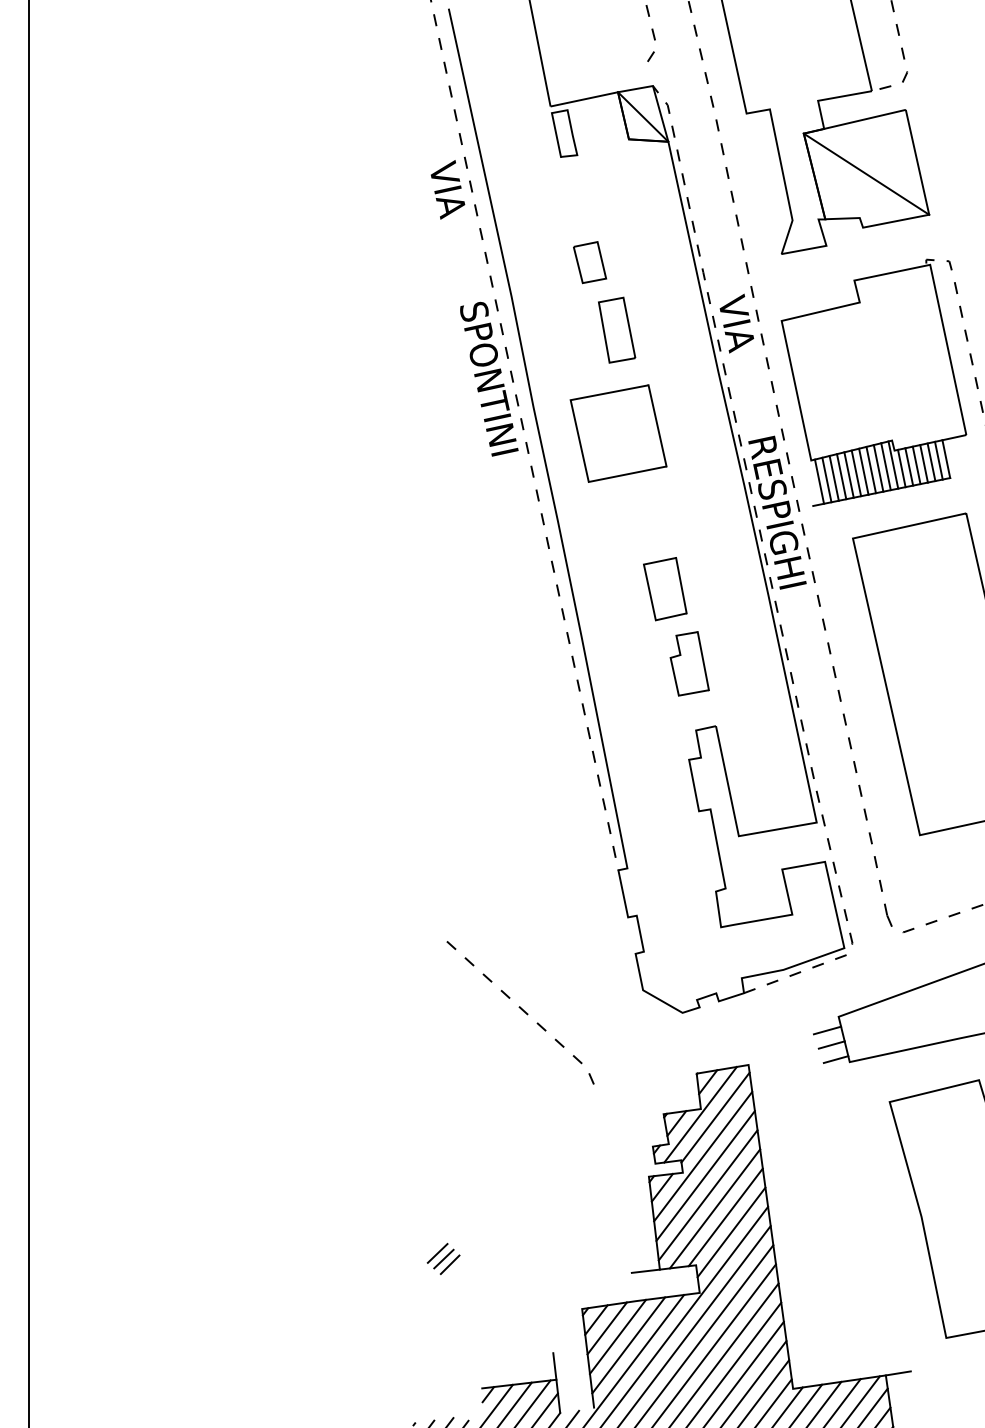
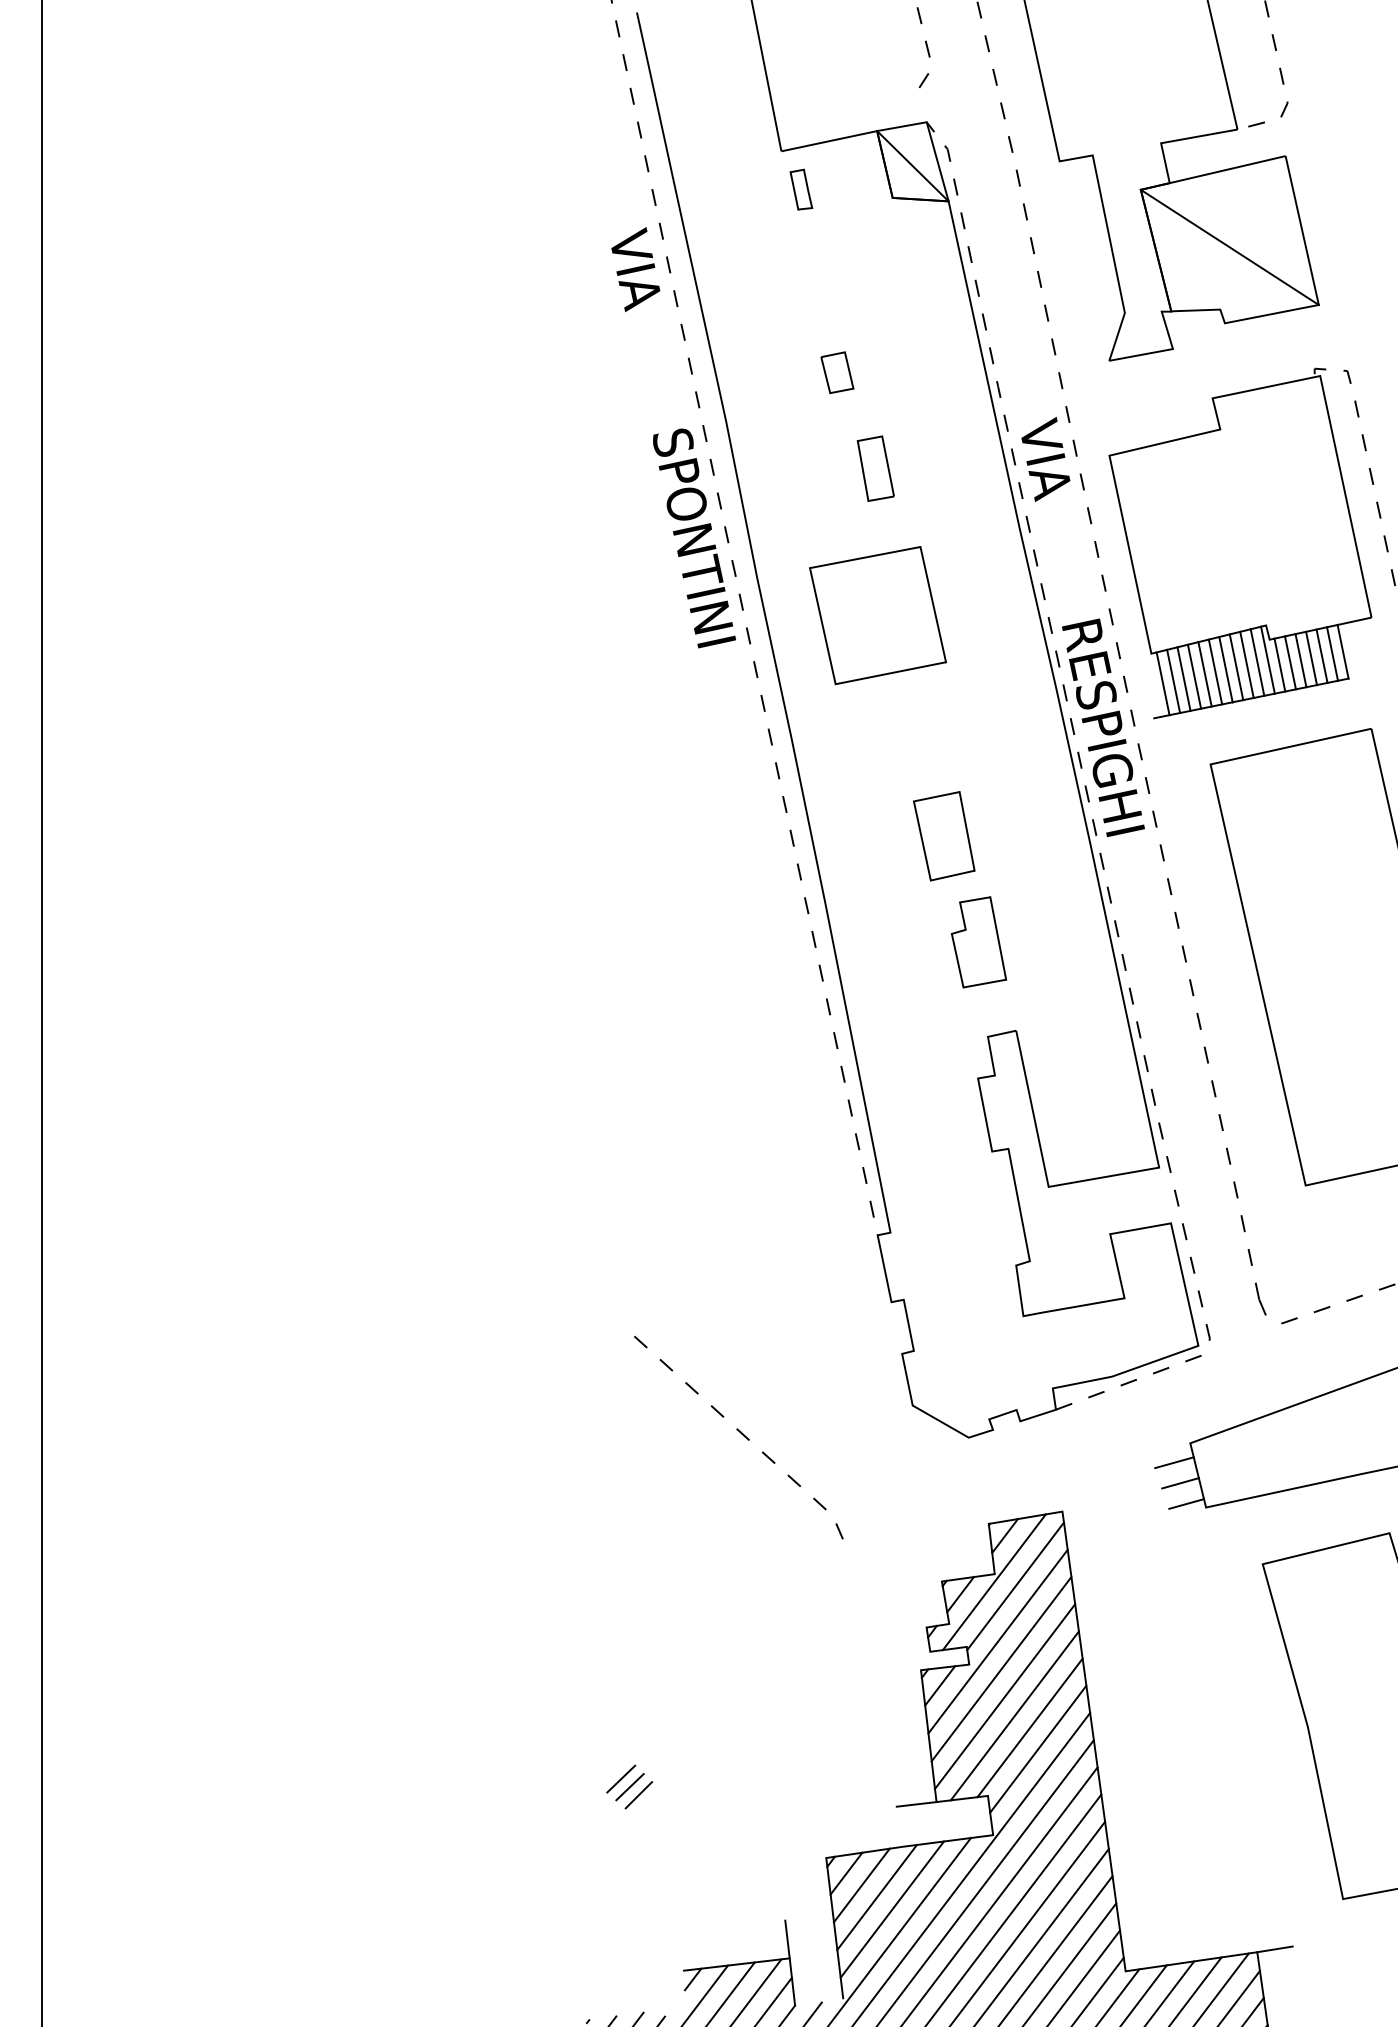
part: (564, 133) -> (801, 189), size x0.6
part: (590, 262) -> (837, 372), size x0.7
part: (616, 329) -> (875, 468), size x0.7

